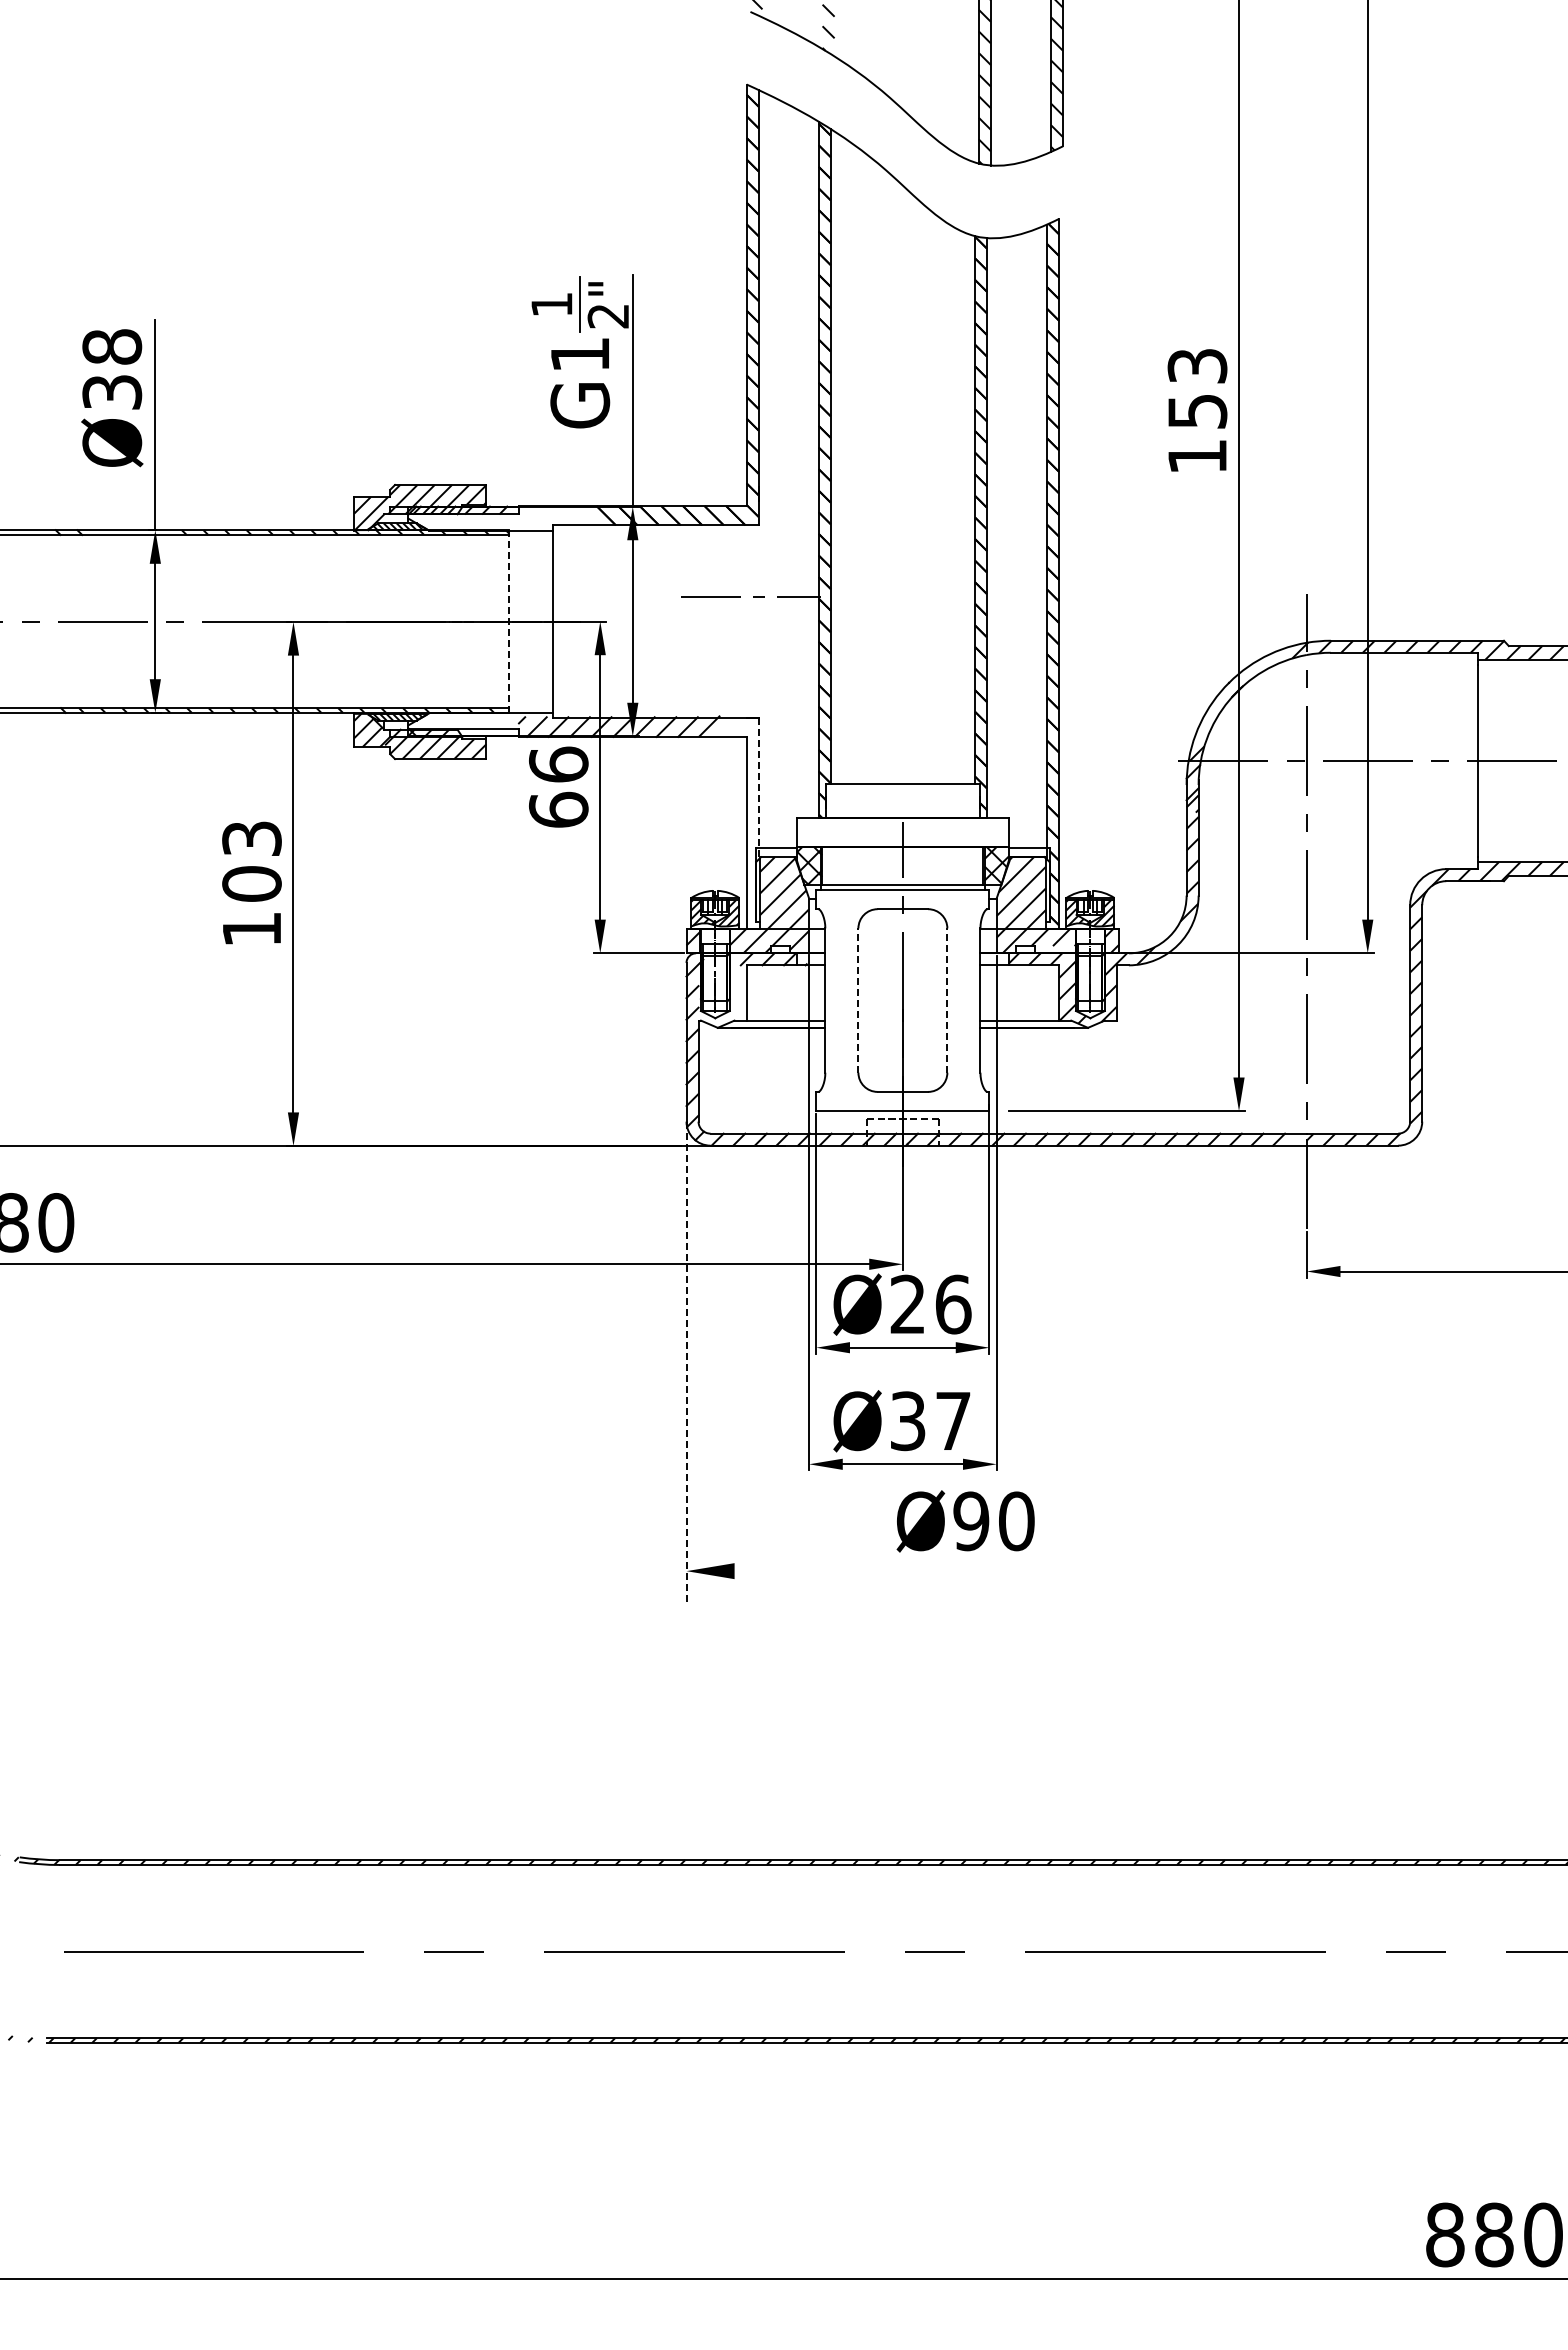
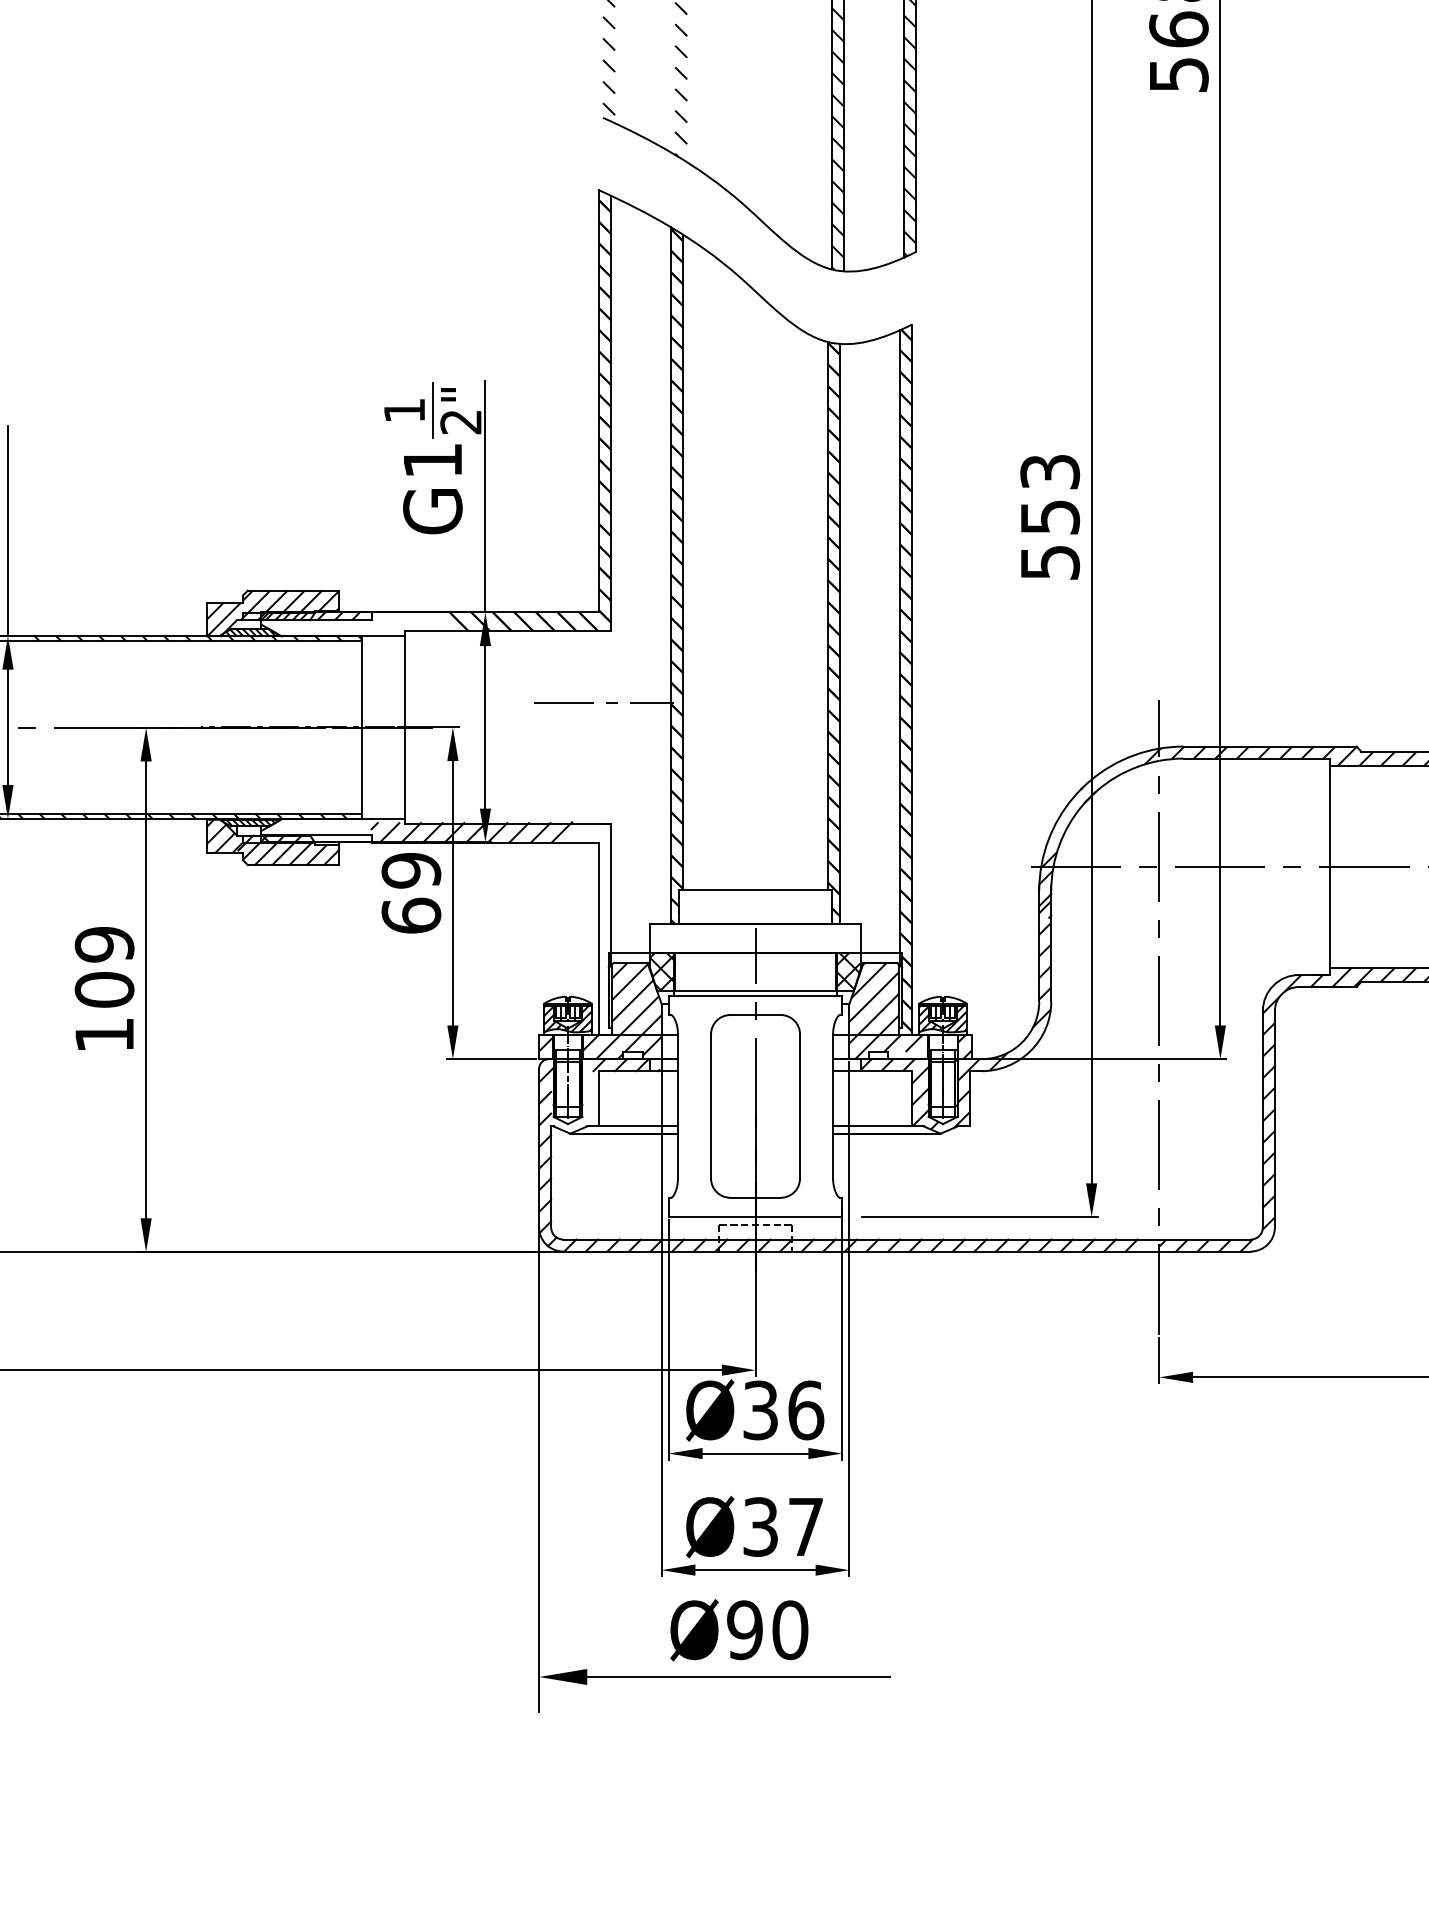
text: (1197, 456) -> (1050, 562), 153 -> 553
line: (509, 621) -> (362, 727), dashed -> solid
text: (558, 764) -> (411, 870), 66 -> 69
line: (758, 788) -> (611, 894), dashed -> solid
text: (251, 838) -> (104, 944), 103 -> 109
line: (858, 1000) -> (711, 1106), dashed -> solid
line: (947, 1000) -> (800, 1106), dashed -> solid
text: (907, 1304) -> (760, 1410), Ø26 -> Ø36
line: (686, 1364) -> (539, 1470), dashed -> solid
text: (965, 1521) -> (739, 1630), moved
line: (885, 1571) -> (738, 1677), added

